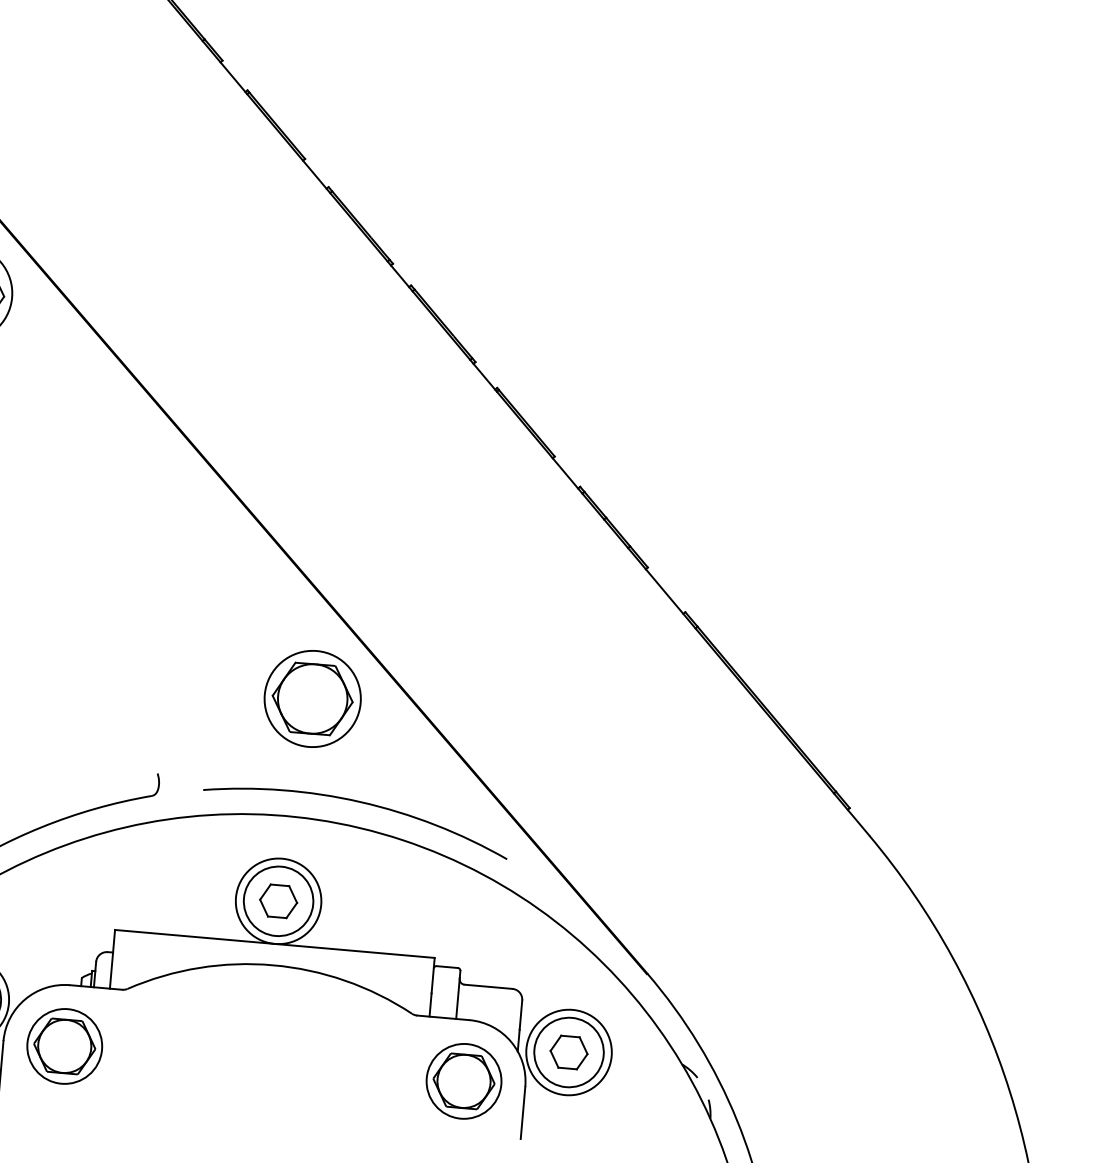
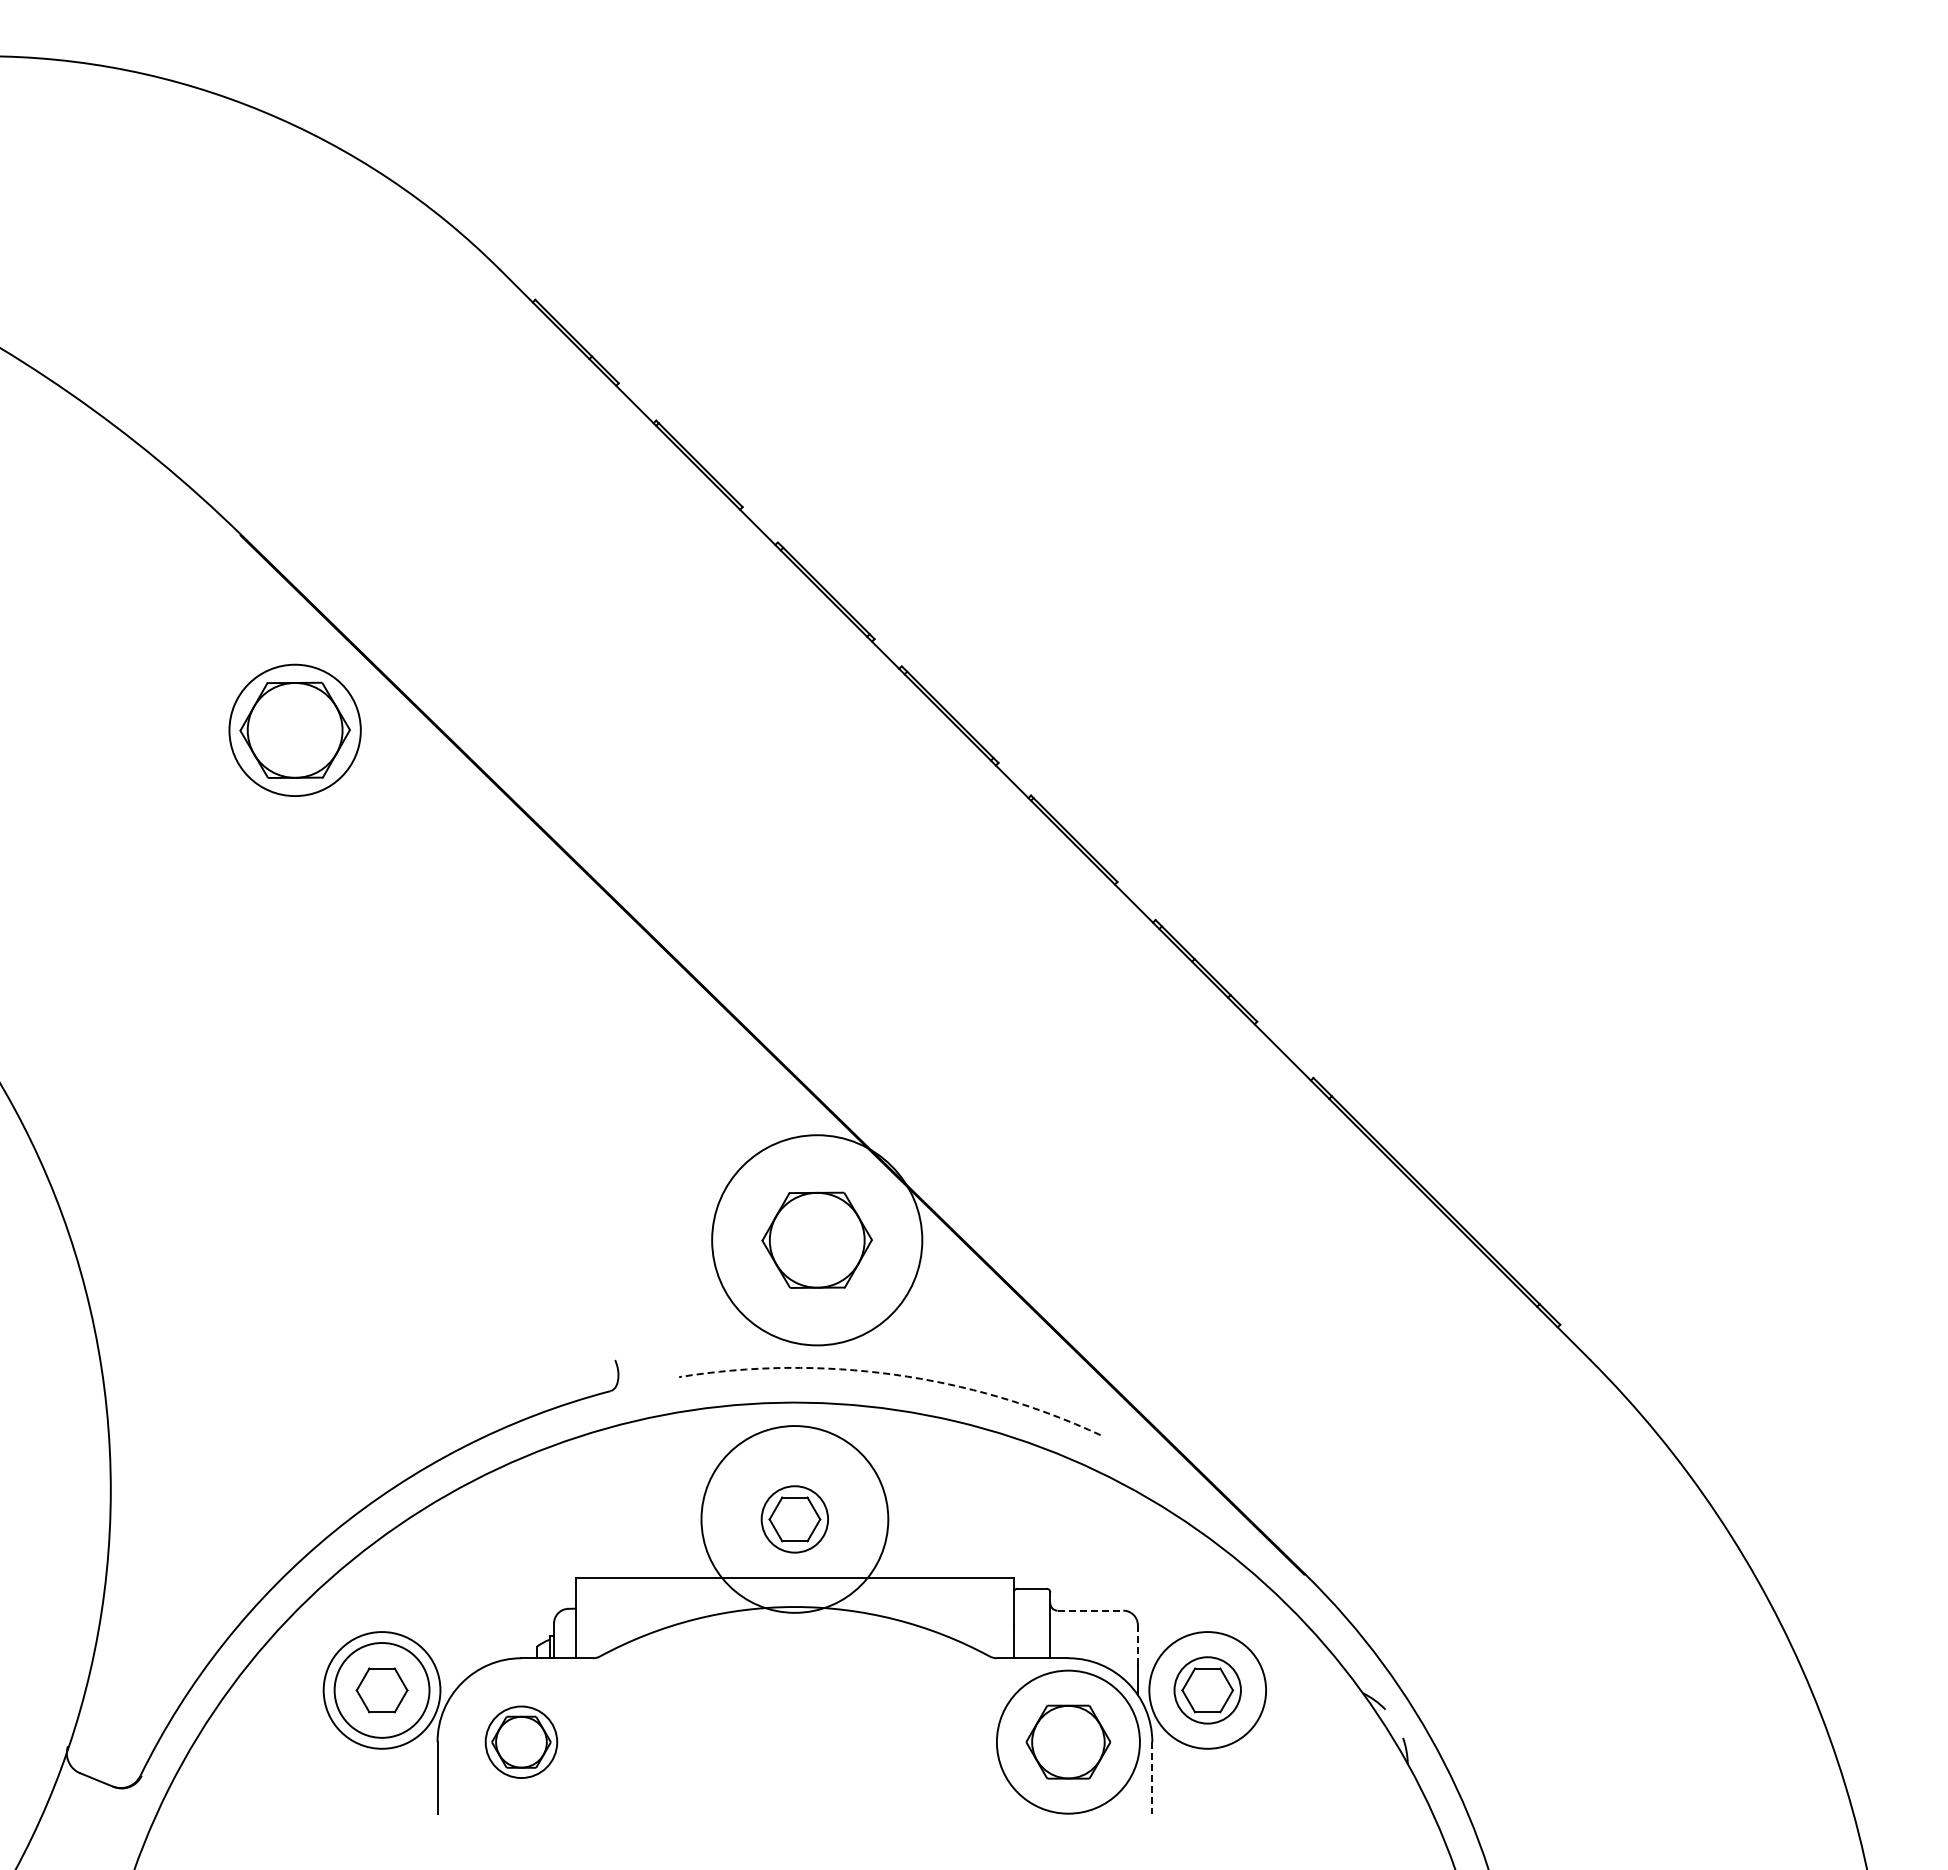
circle: (312, 698) -> (816, 1239), size x1.6
arc: (360, 801) -> (894, 1374), solid -> dashed
circle: (278, 901) -> (794, 1519), size x0.7
circle: (278, 901) -> (794, 1519), size x1.6
line: (488, 986) -> (1090, 1610), solid -> dashed
line: (520, 1015) -> (1137, 1645), solid -> dashed
part: (64, 1046) -> (521, 1742), size x0.7
circle: (568, 1052) -> (1207, 1690), size x0.7
circle: (464, 1081) -> (1068, 1742), size x1.4
line: (523, 1112) -> (1152, 1777), solid -> dashed

